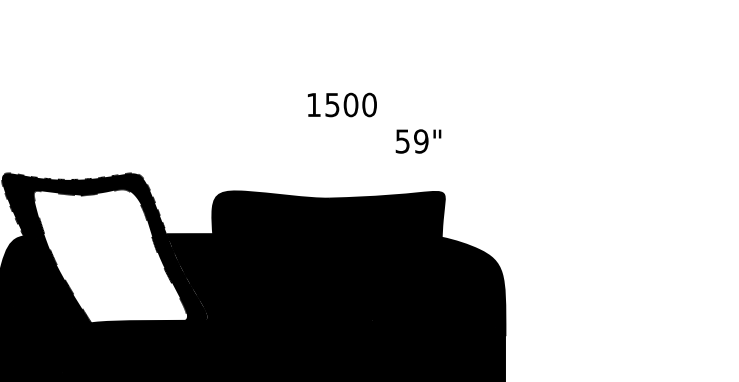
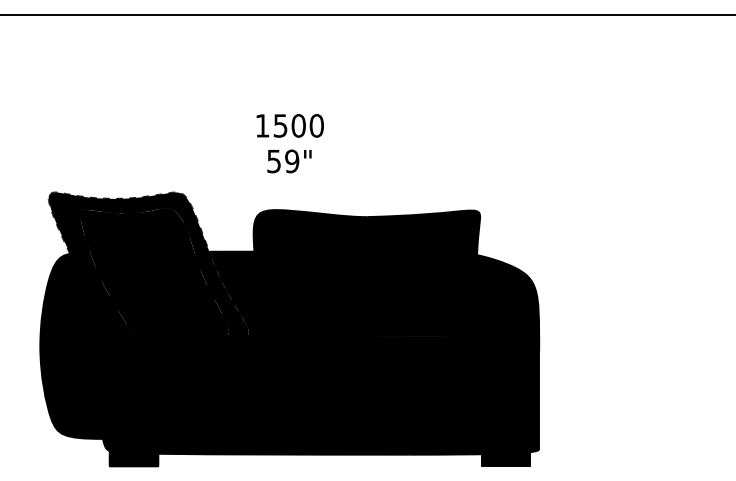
text: (341, 104) -> (289, 125), moved
text: (418, 141) -> (289, 161), moved
fill: (109, 256) -> (153, 273), added

